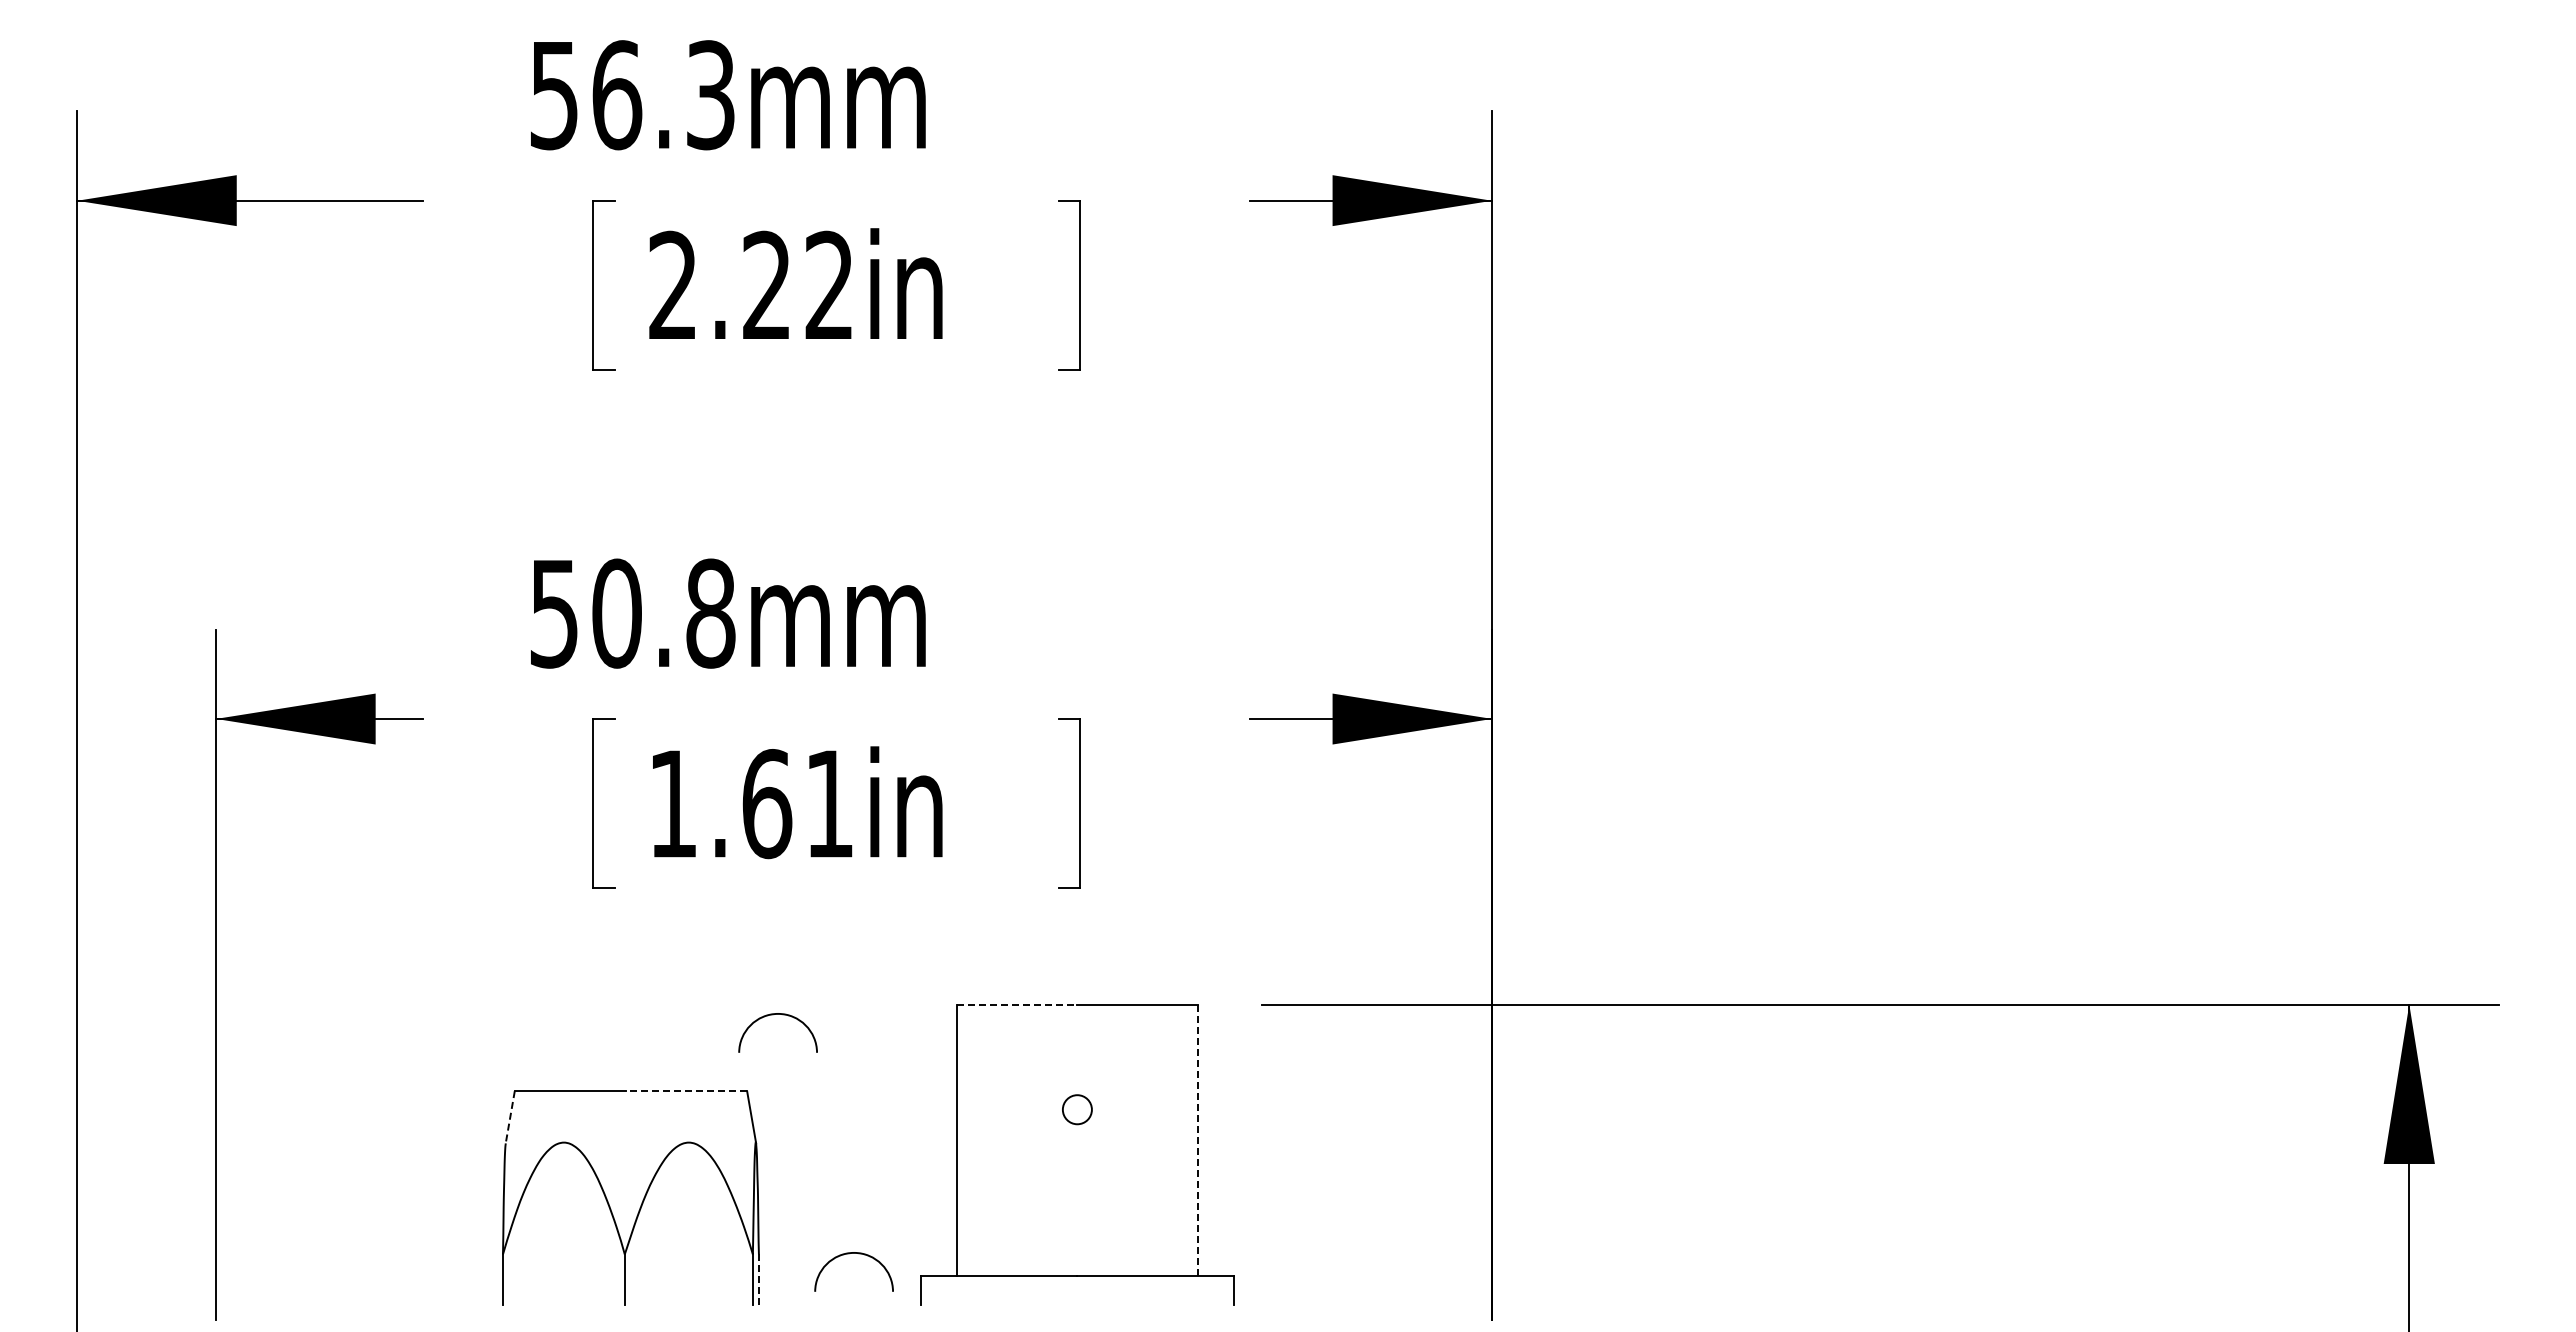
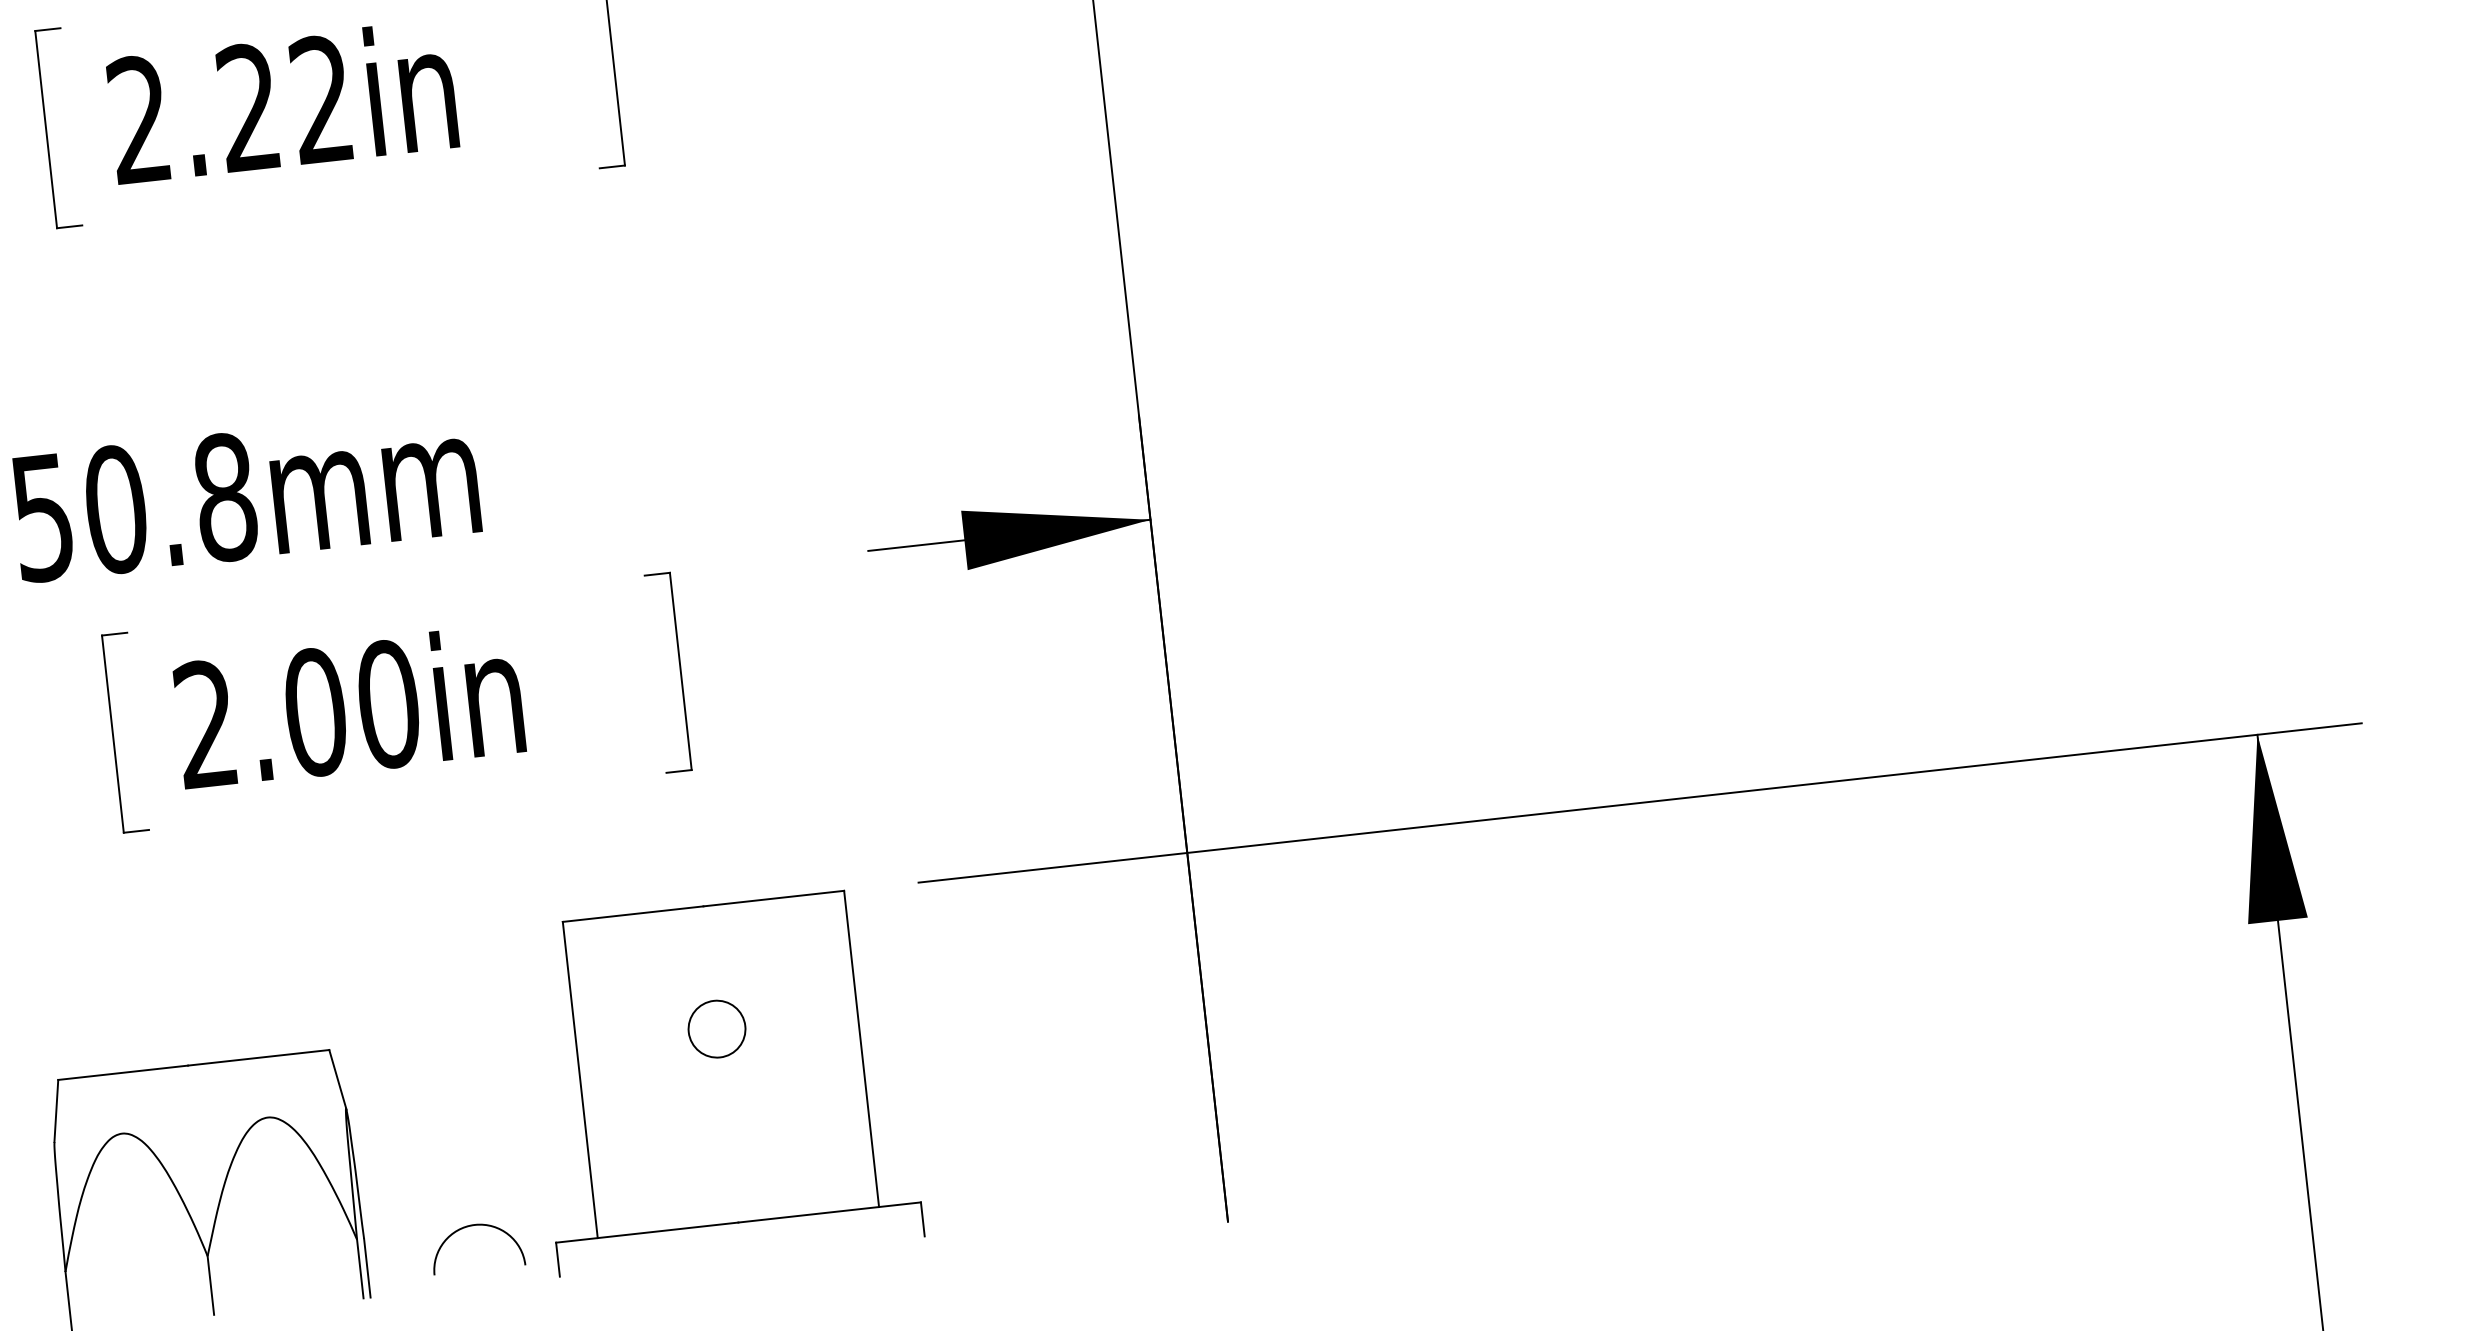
text: (751, 804) -> (297, 715), 1.61in -> 2.00in
line: (1017, 1004) -> (633, 914), dashed -> solid
arc: (773, 1015) -> (350, 958), removed
line: (686, 1091) -> (258, 1058), dashed -> solid
circle: (1077, 1109) -> (717, 1028), size x1.67
line: (510, 1117) -> (56, 1111), dashed -> solid
line: (1197, 1140) -> (861, 1049), dashed -> solid
line: (758, 1280) -> (366, 1269), dashed -> solid

